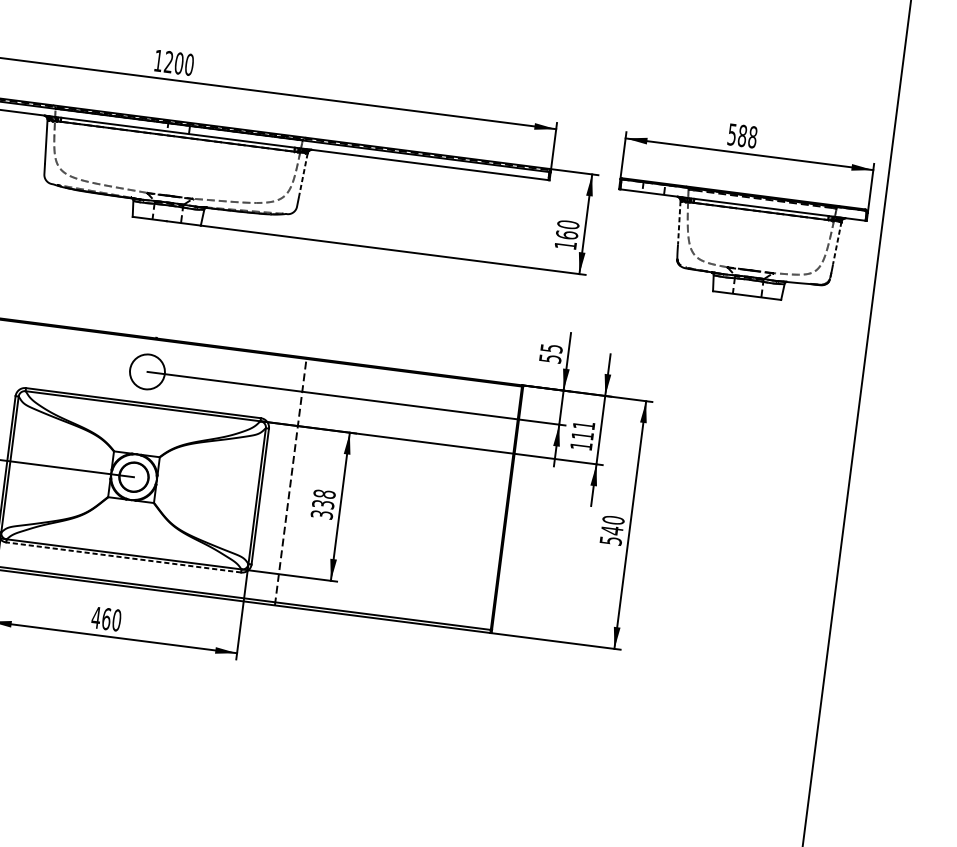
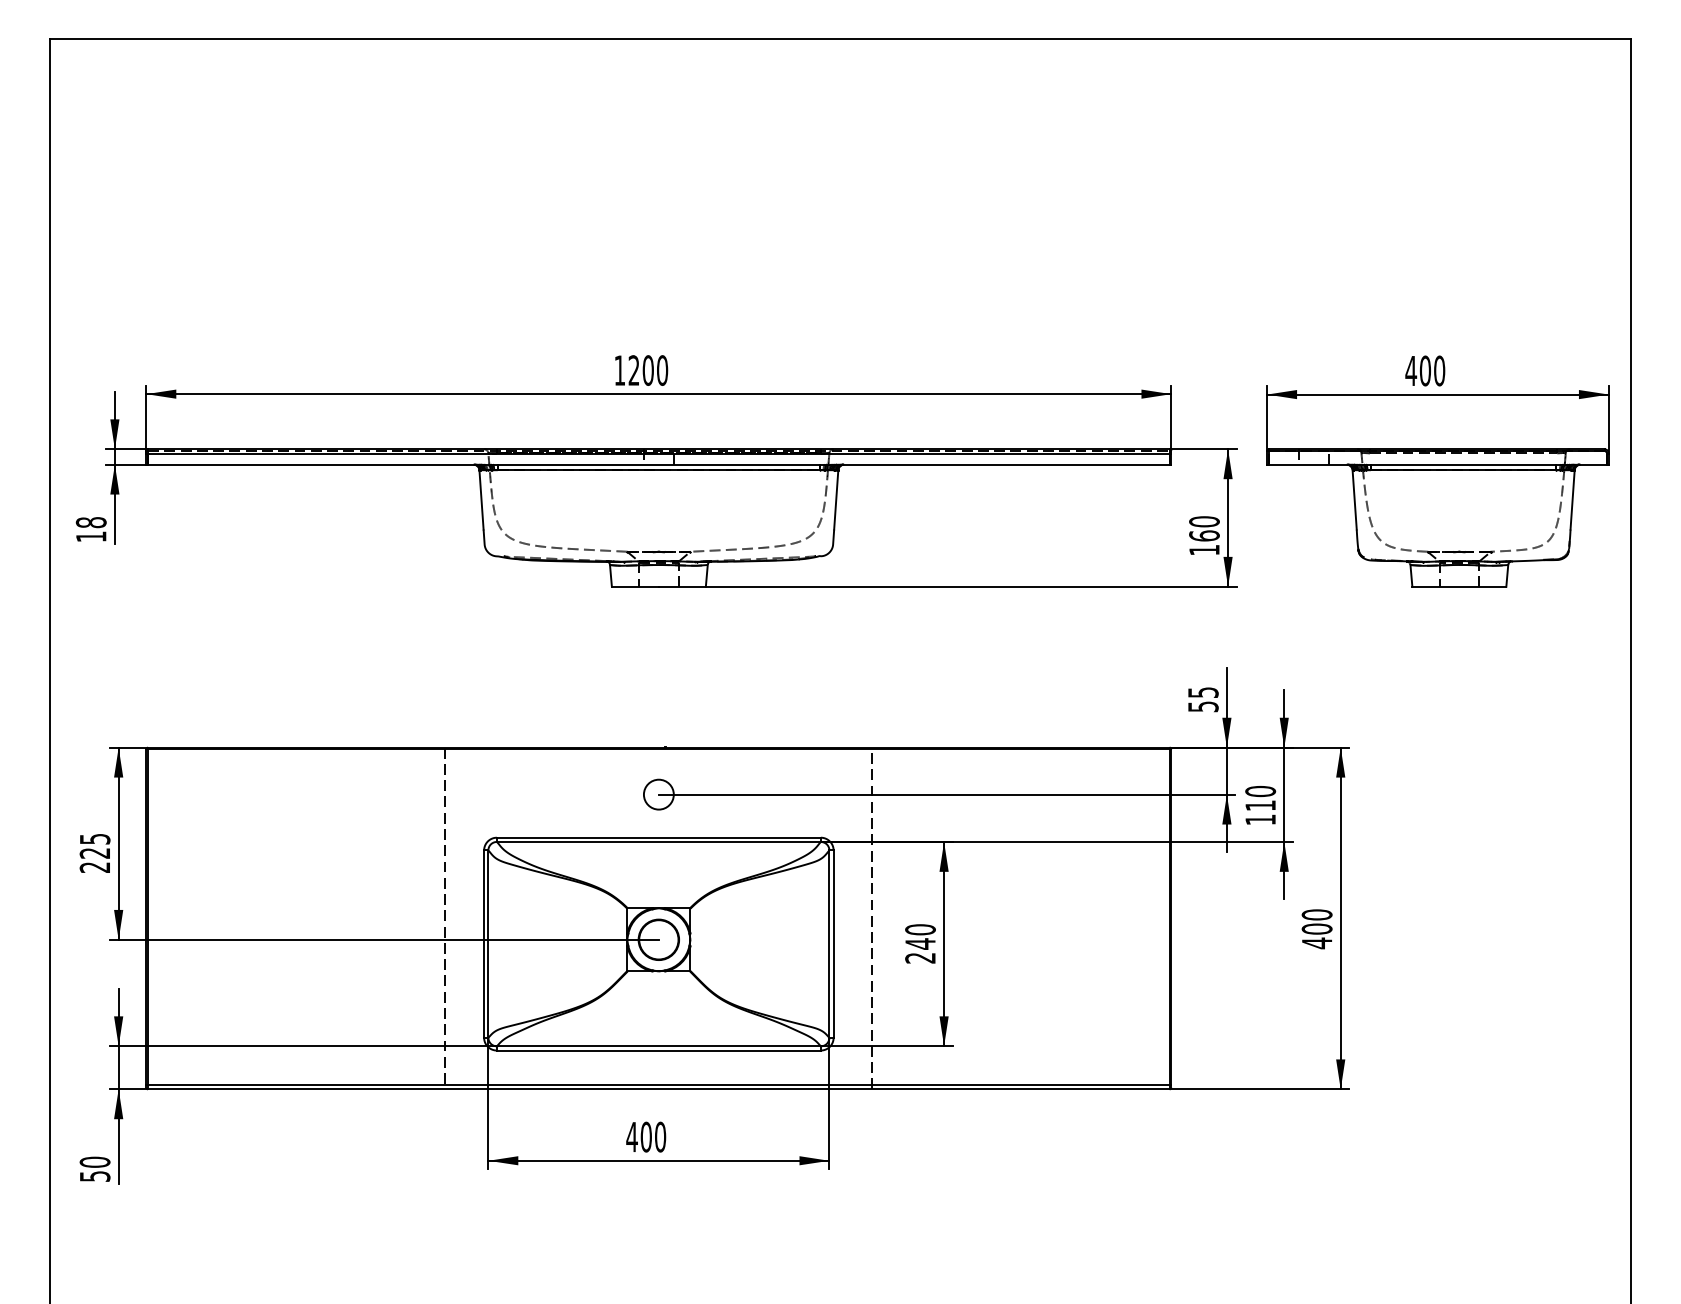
text: (742, 136) -> (1425, 371), 588 -> 400
line: (303, 174) -> (836, 499), dashed -> solid
line: (679, 222) -> (1354, 499), dashed -> solid
line: (837, 242) -> (1572, 499), dashed -> solid
circle: (147, 371) -> (658, 794), size x0.62
text: (583, 425) -> (1260, 791), 111 -> 110
text: (323, 504) -> (920, 943), 338 -> 240
text: (611, 535) -> (1316, 936), 540 -> 400
line: (123, 557) -> (658, 1050), dashed -> solid
text: (106, 618) -> (645, 1136), 460 -> 400

